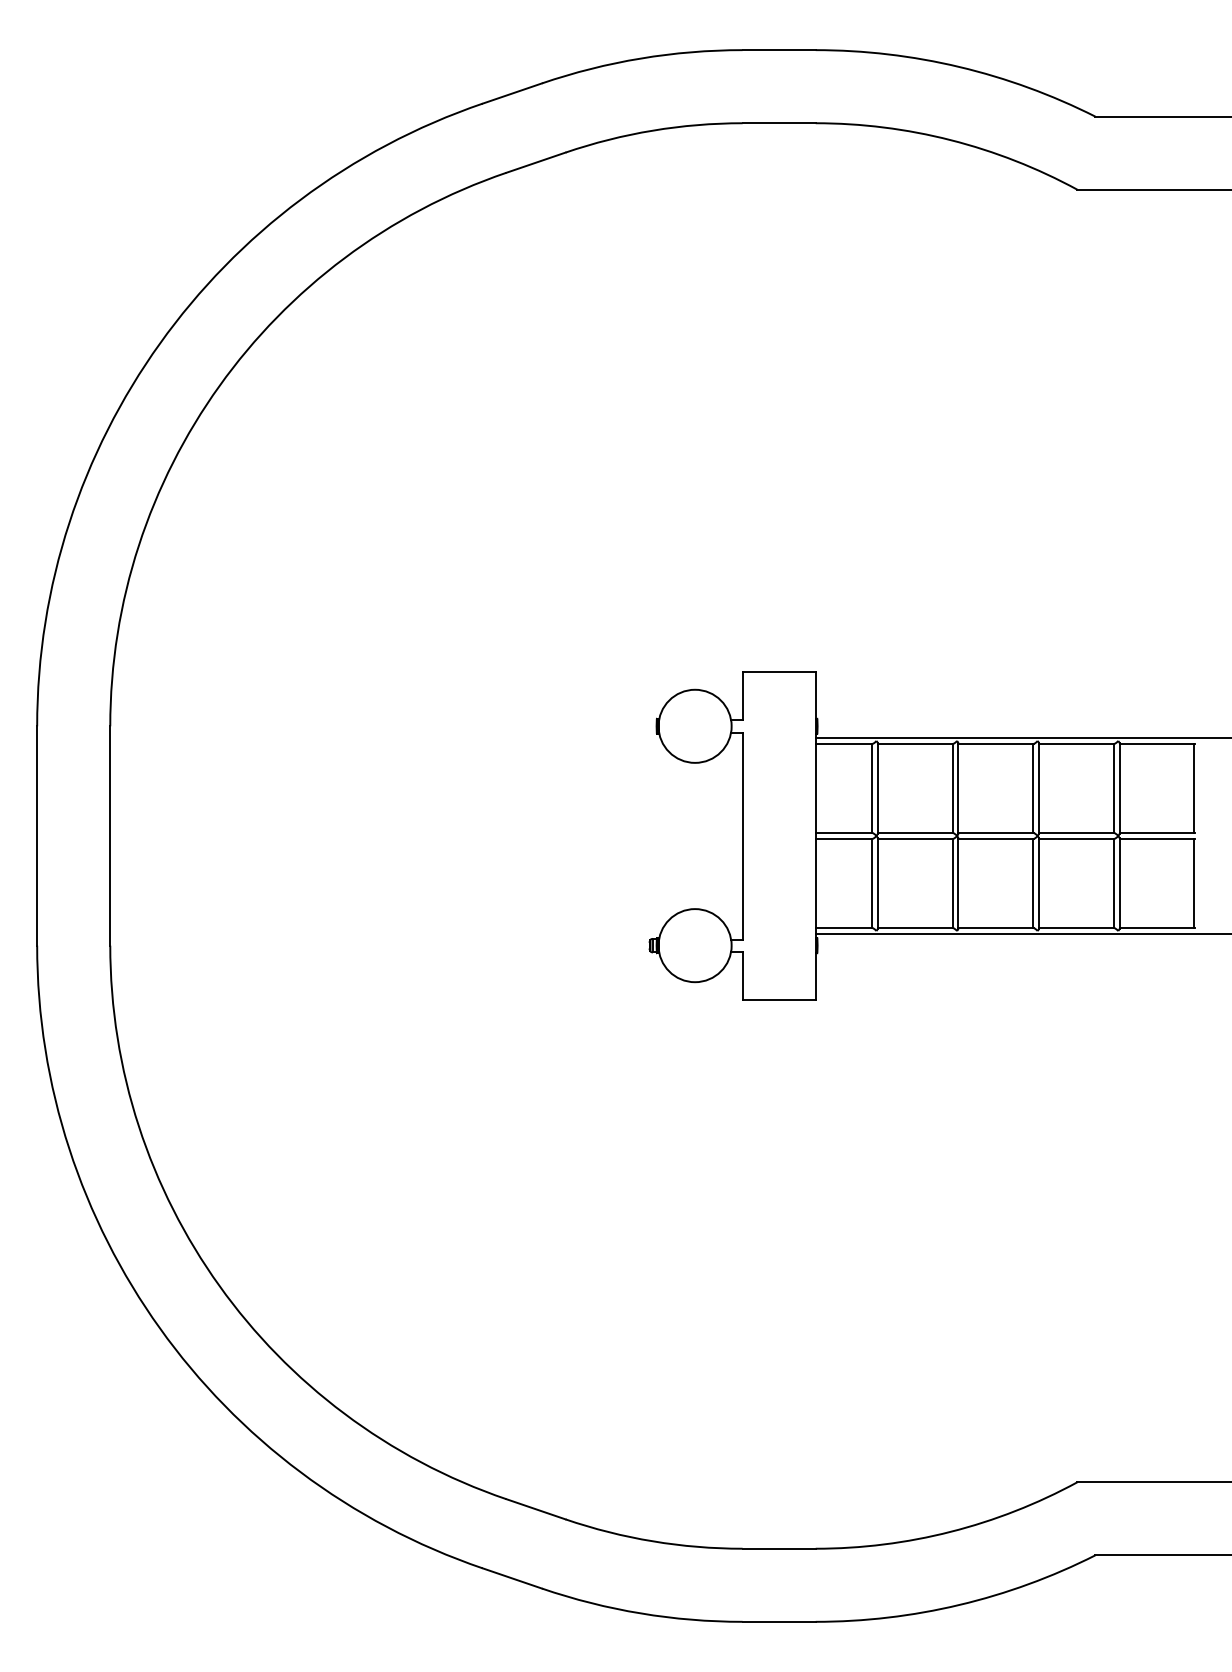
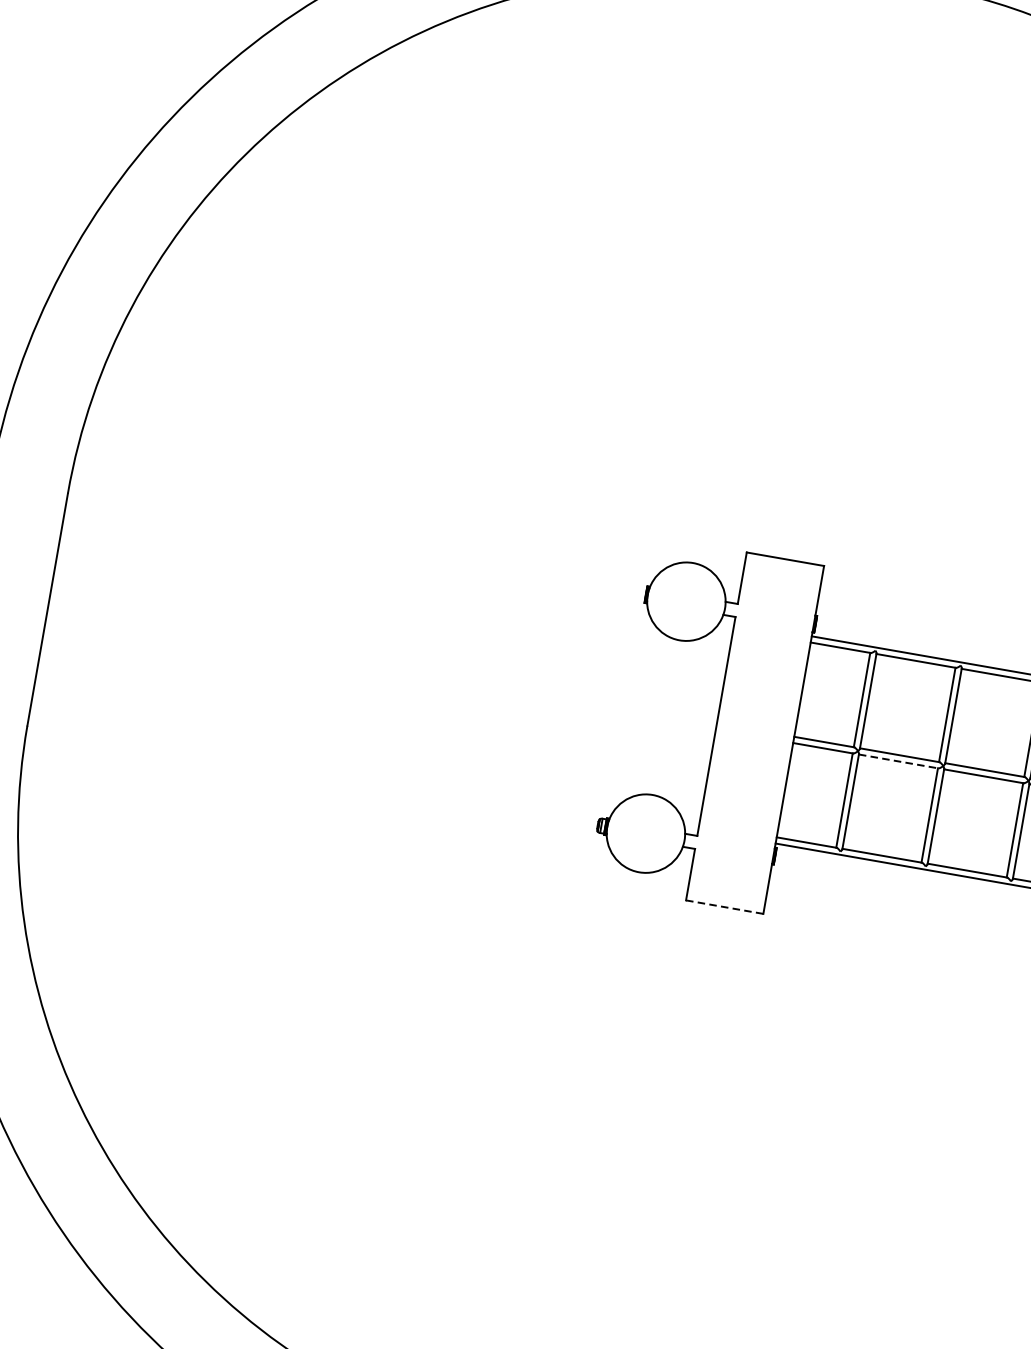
line: (915, 838) -> (898, 761), solid -> dashed
line: (779, 1000) -> (725, 907), solid -> dashed

